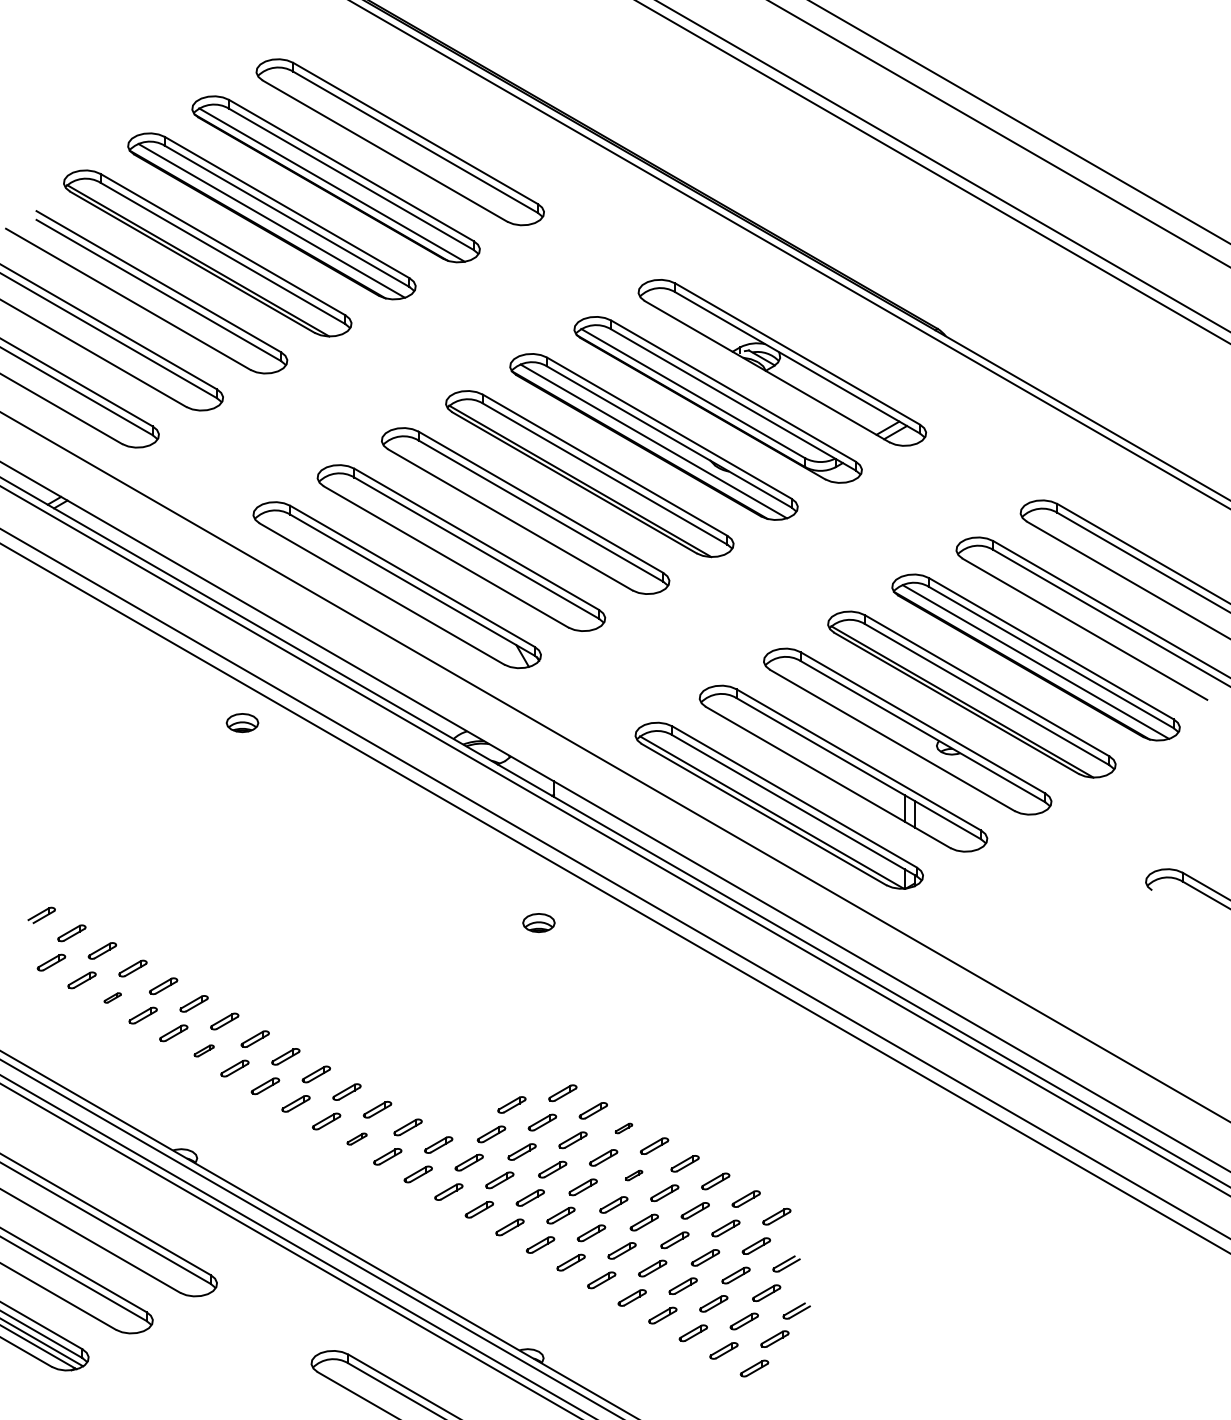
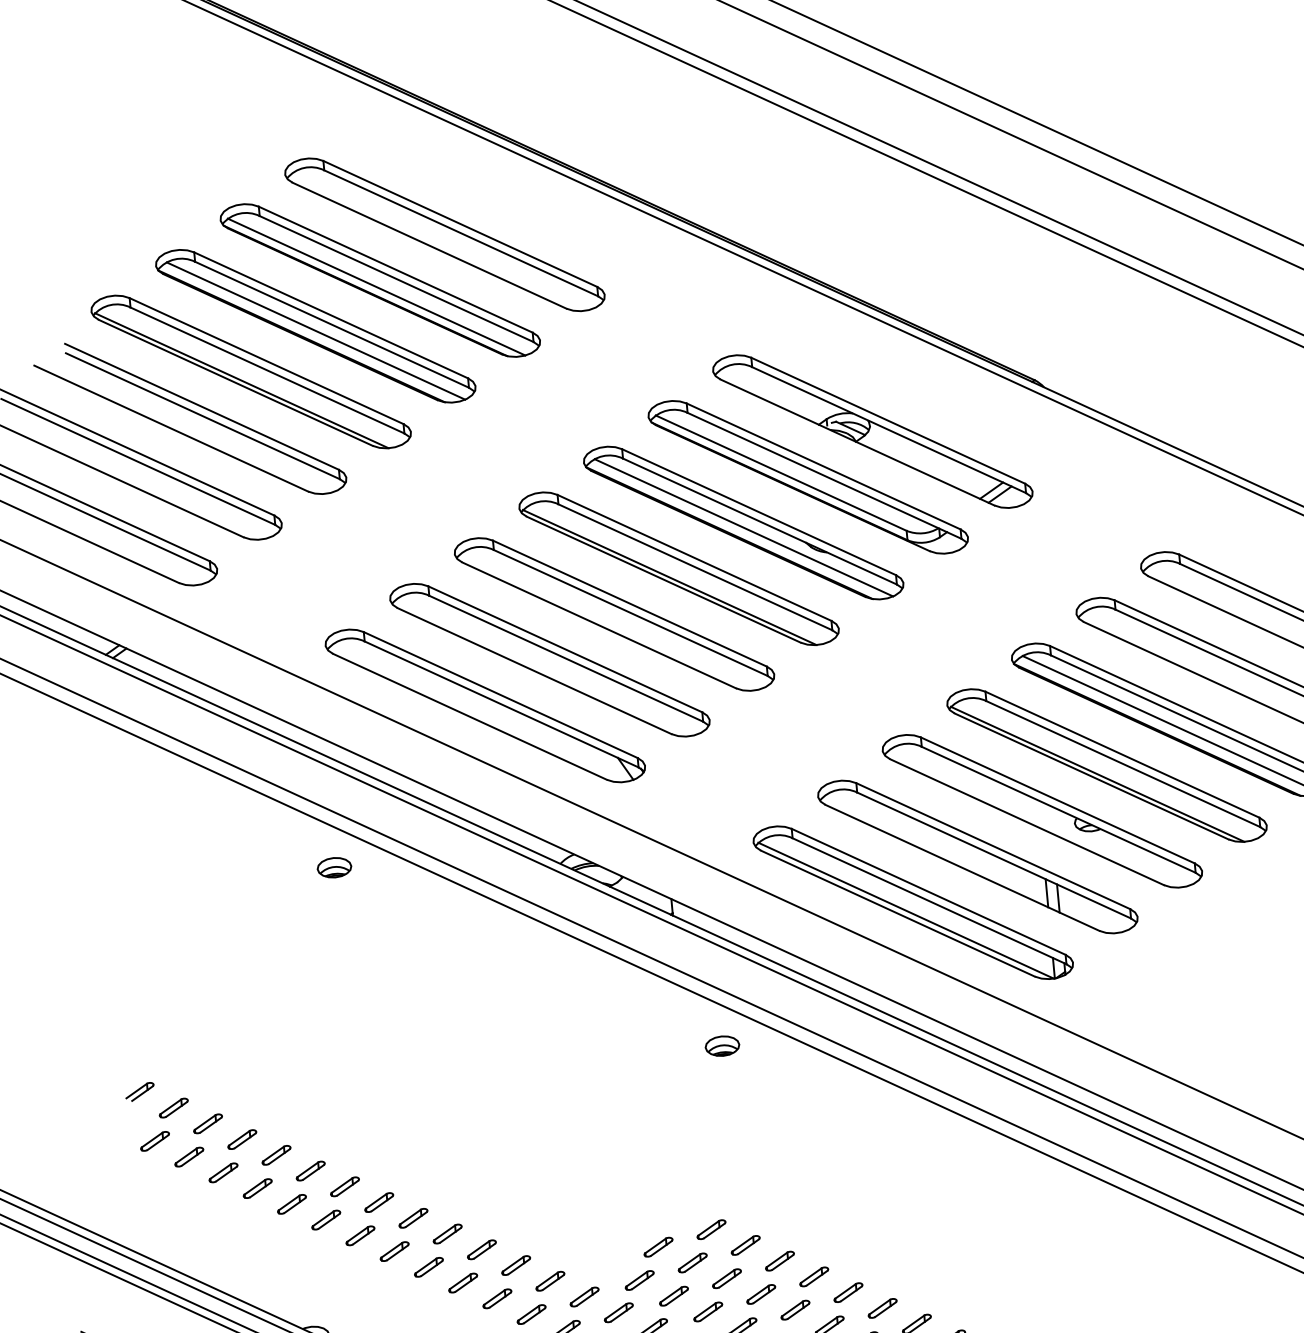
part: (538, 922) -> (721, 1045), moved
part: (112, 997) -> (223, 1172), size x1.67
part: (203, 1050) -> (325, 1219), size x1.43
part: (623, 1128) -> (779, 1261), size x1.67
part: (356, 1138) -> (496, 1298), size x1.43
part: (633, 1175) -> (794, 1310), size x1.67

